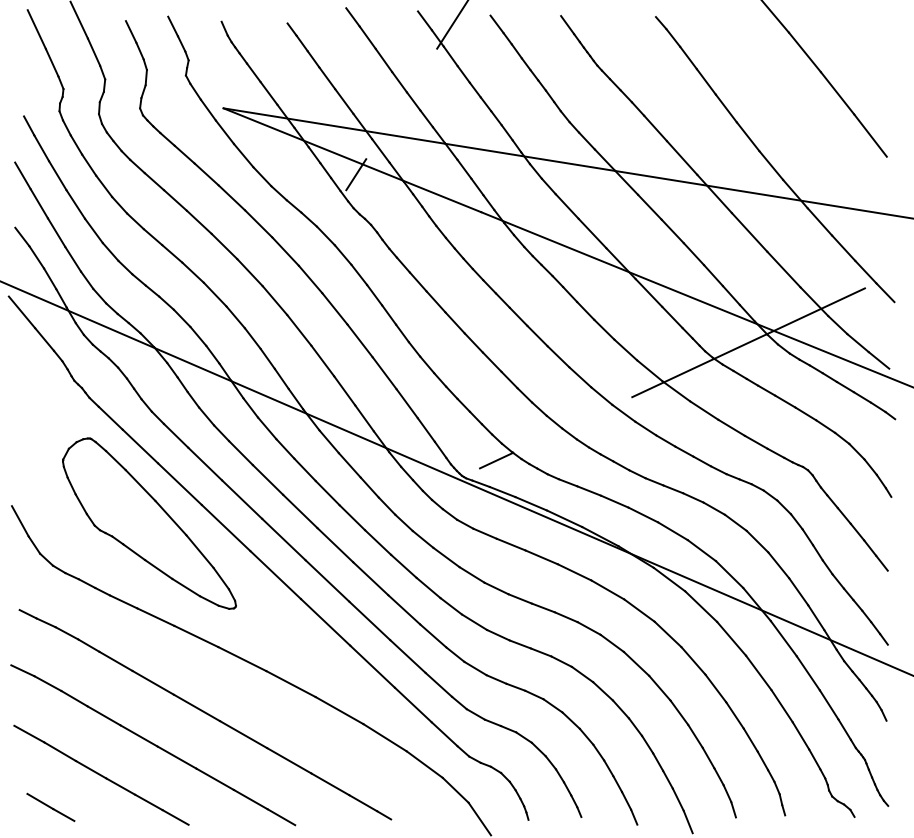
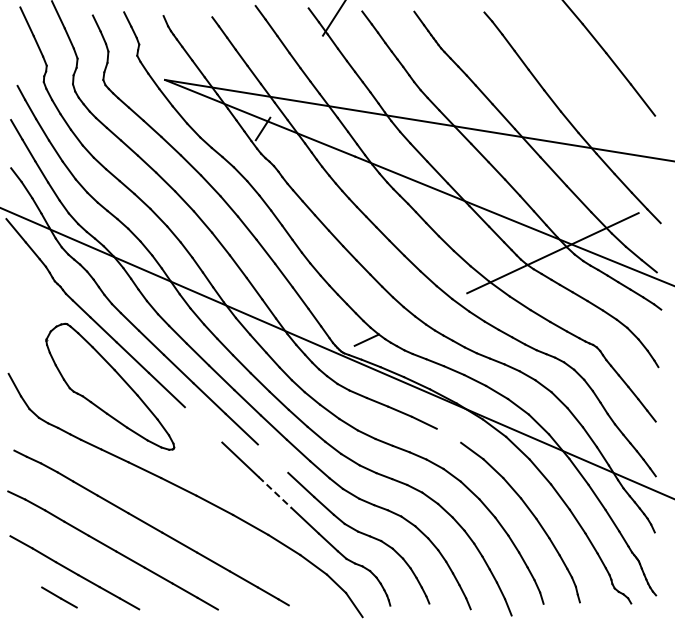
line: (275, 574) -> (203, 424), removed
line: (607, 589) -> (448, 435), removed
line: (369, 620) -> (272, 458), removed
line: (373, 666) -> (275, 492), solid -> dashed
line: (50, 807) -> (59, 597), moved

